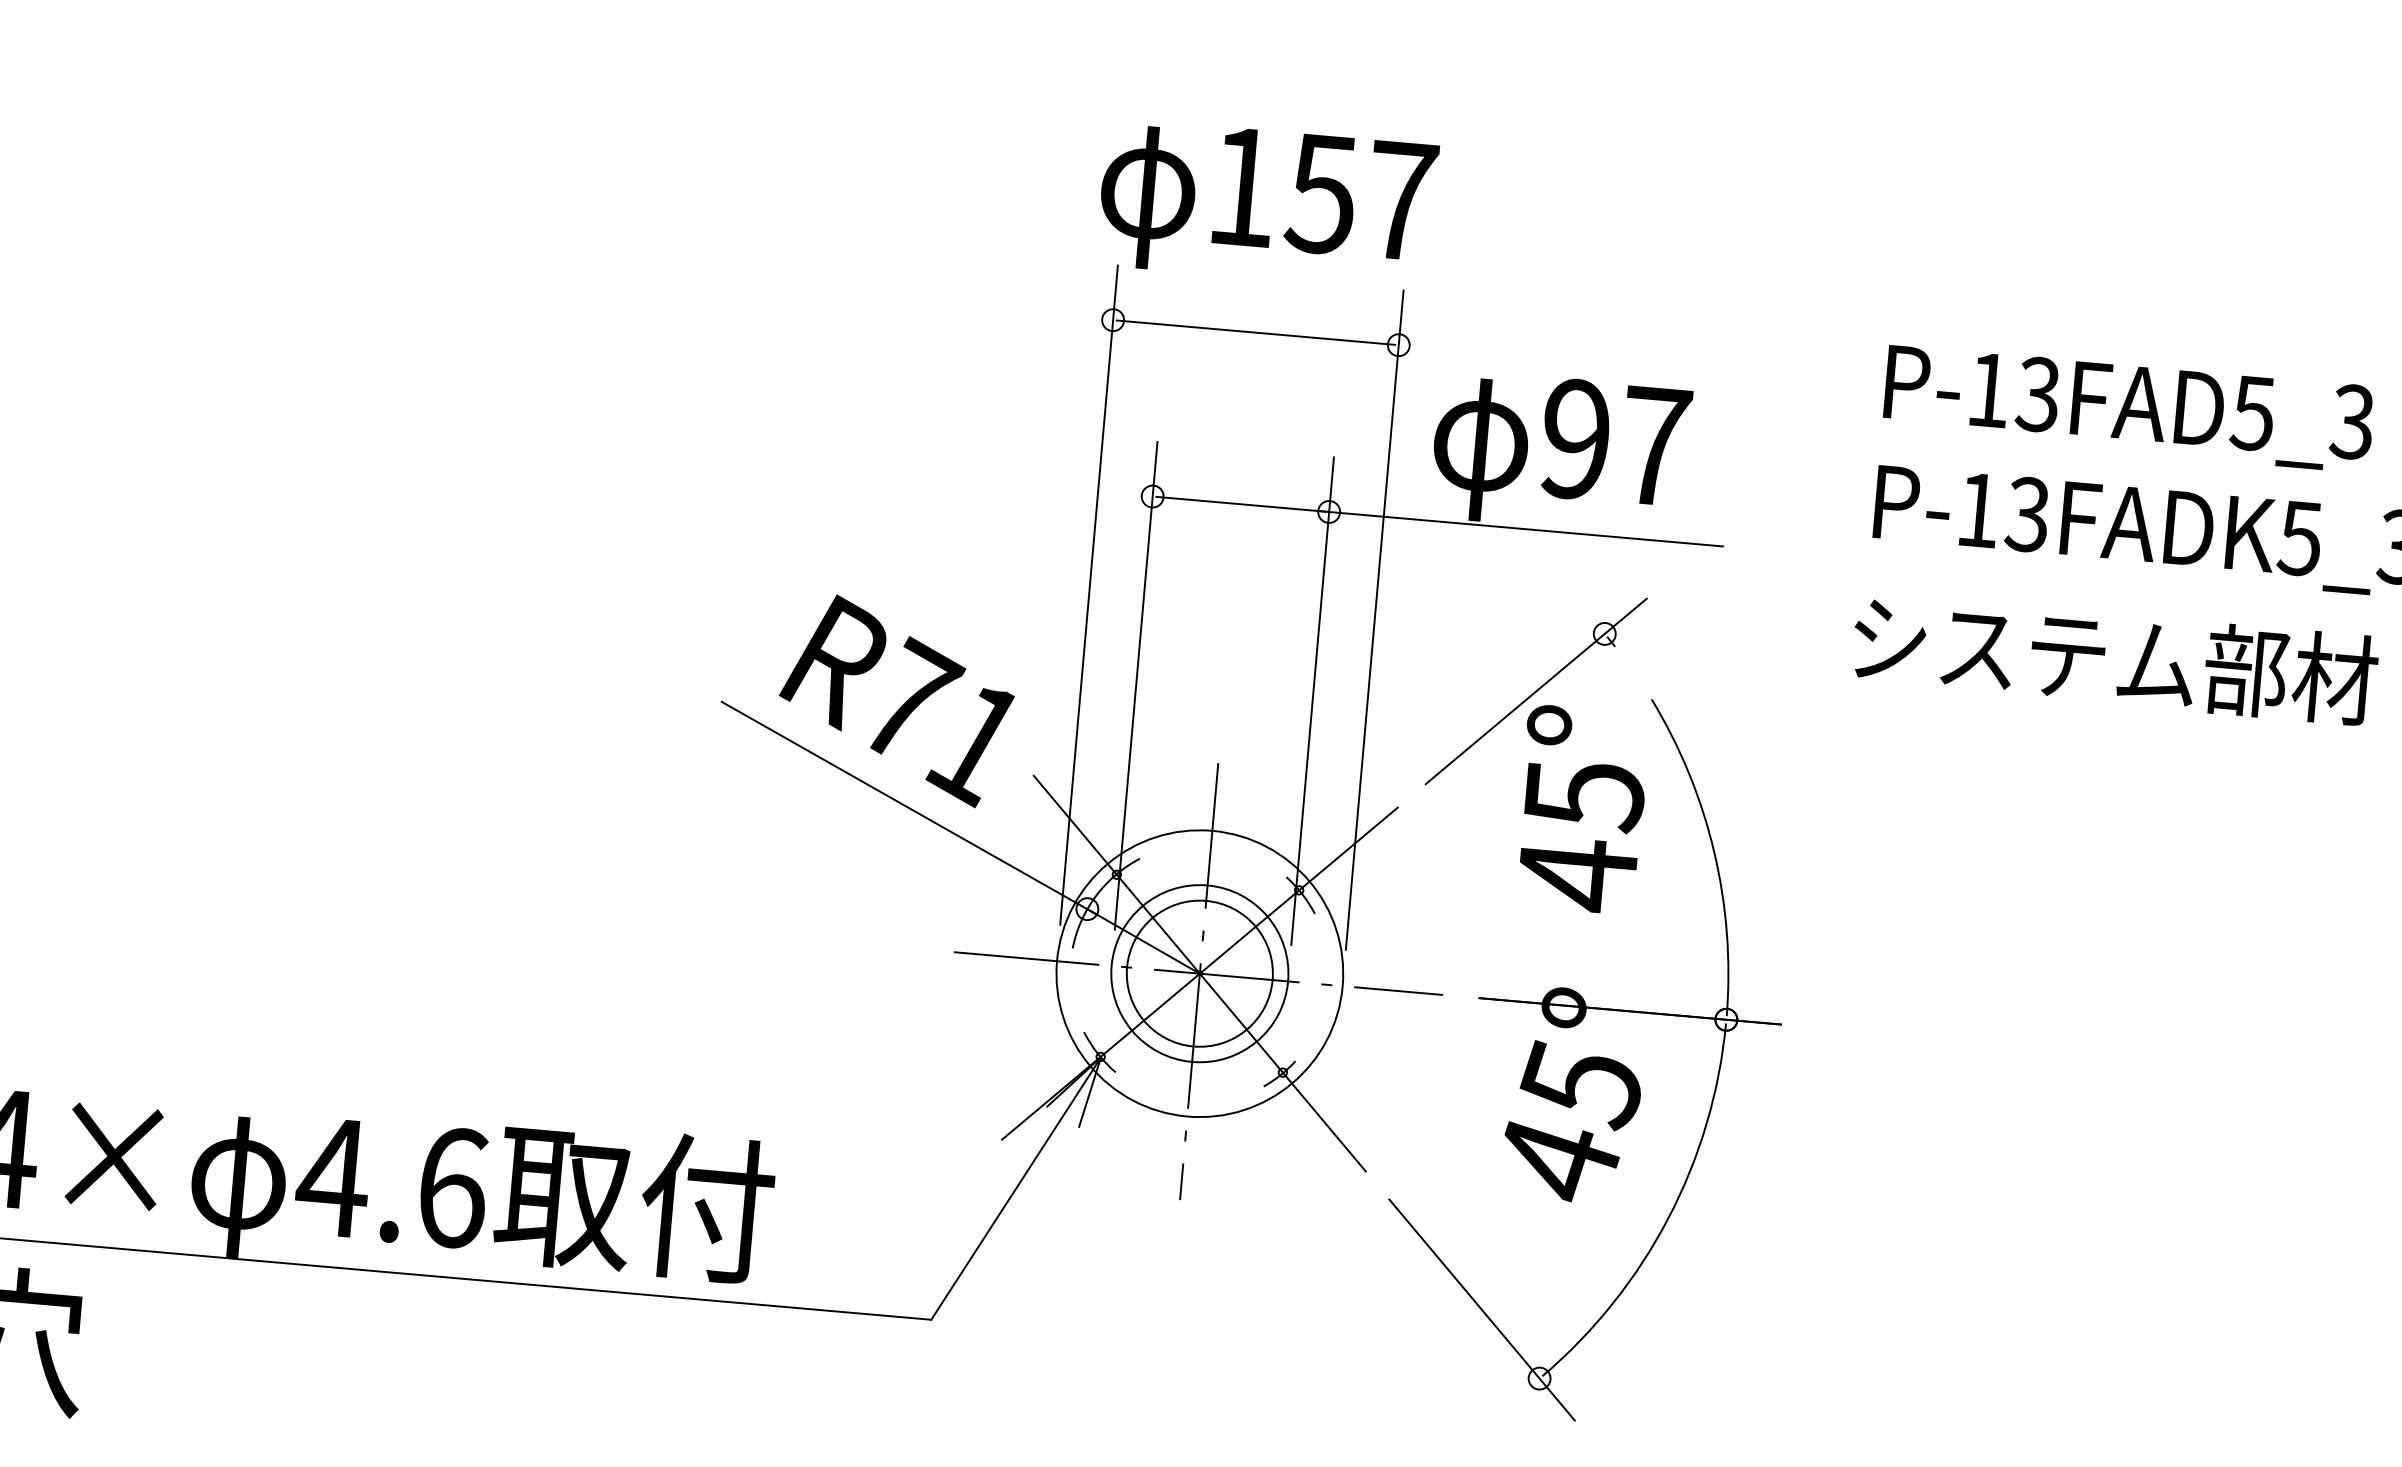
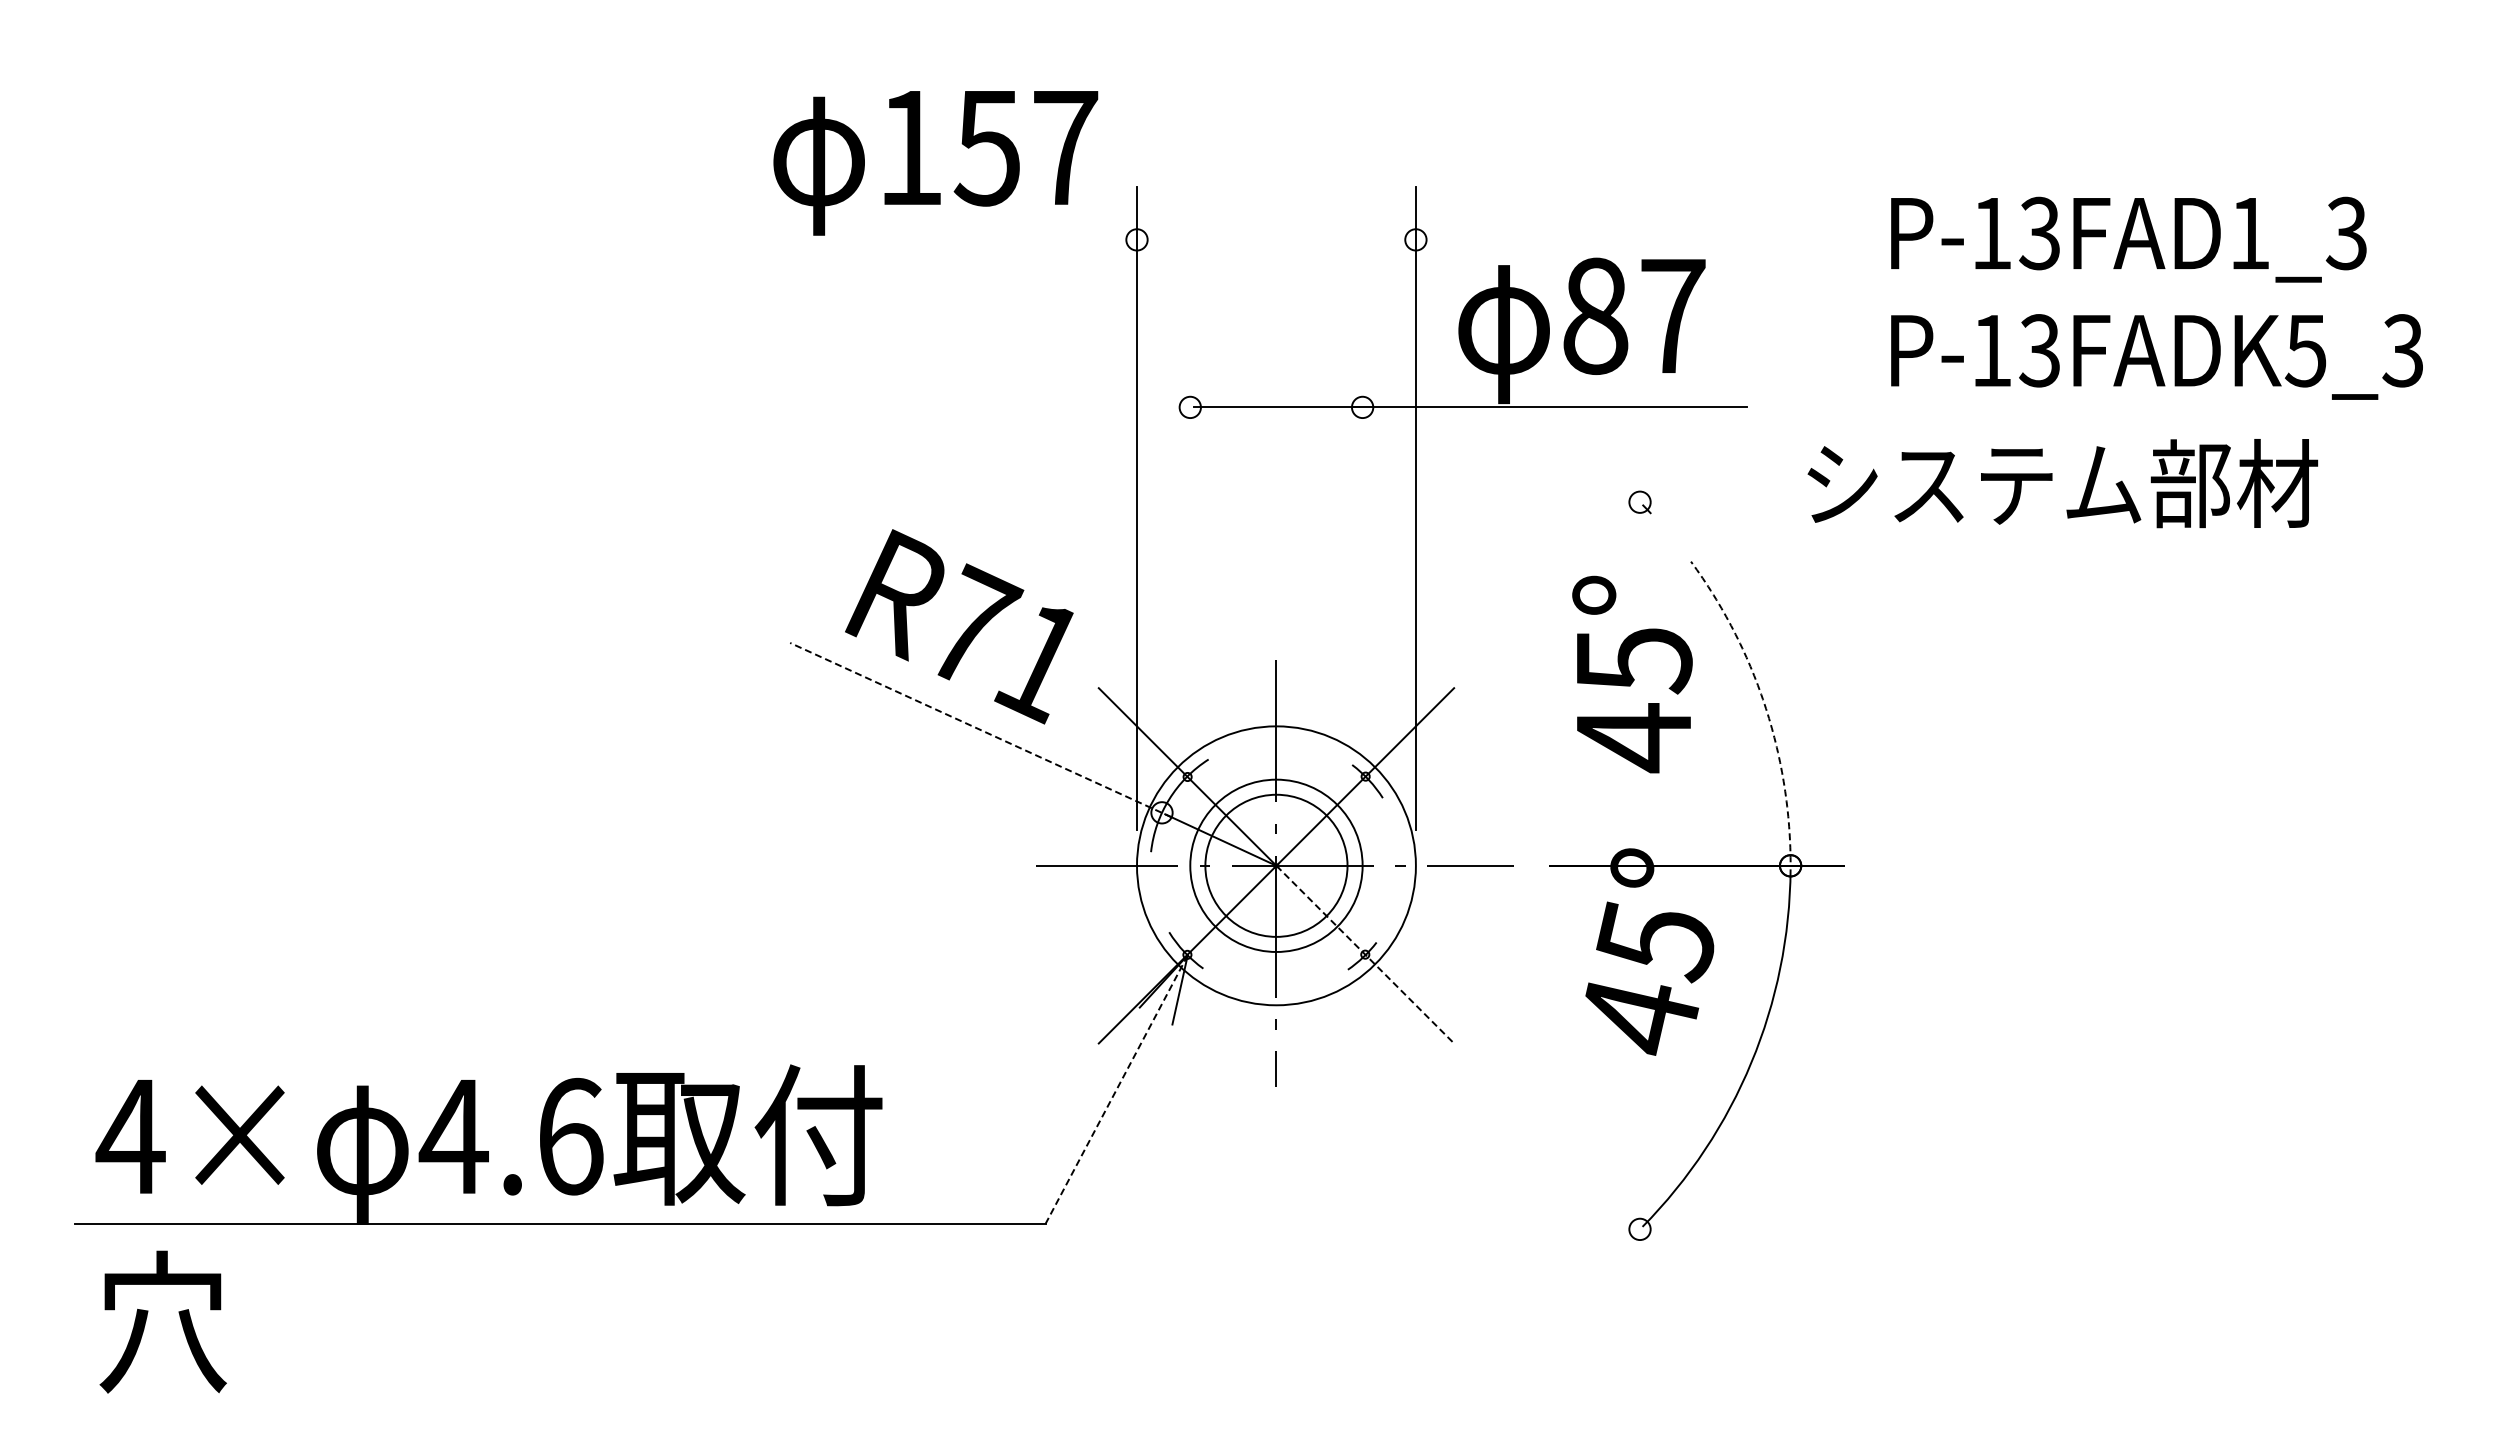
text: (1267, 205) -> (935, 163), moved
line: (1256, 332) -> (1276, 239), removed
text: (2251, 414) -> (2248, 234), P-13FAD5_3 -> P-13FAD1_3
text: (1575, 438) -> (1595, 315), 97 -> 87
text: (2114, 659) -> (2062, 483), moved
line: (1136, 686) -> (1190, 592), removed
line: (1536, 691) -> (1578, 563), removed
line: (1312, 701) -> (1362, 592), removed
line: (908, 808) -> (980, 730), solid -> dashed
arc: (1714, 852) -> (1764, 704), solid -> dashed
line: (1283, 1072) -> (1365, 954), solid -> dashed
line: (1016, 1188) -> (1116, 1089), solid -> dashed
line: (1482, 1309) -> (1578, 1167), removed

